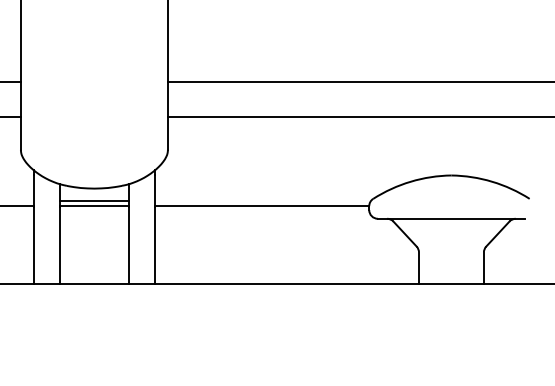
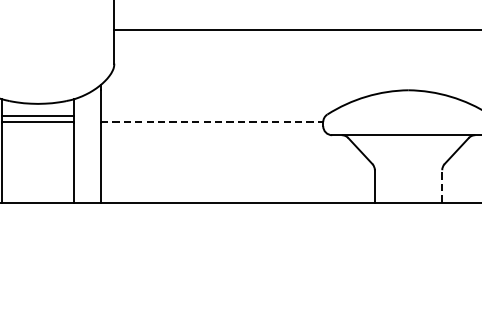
line: (262, 205) -> (212, 121), solid -> dashed
line: (483, 268) -> (441, 186), solid -> dashed

